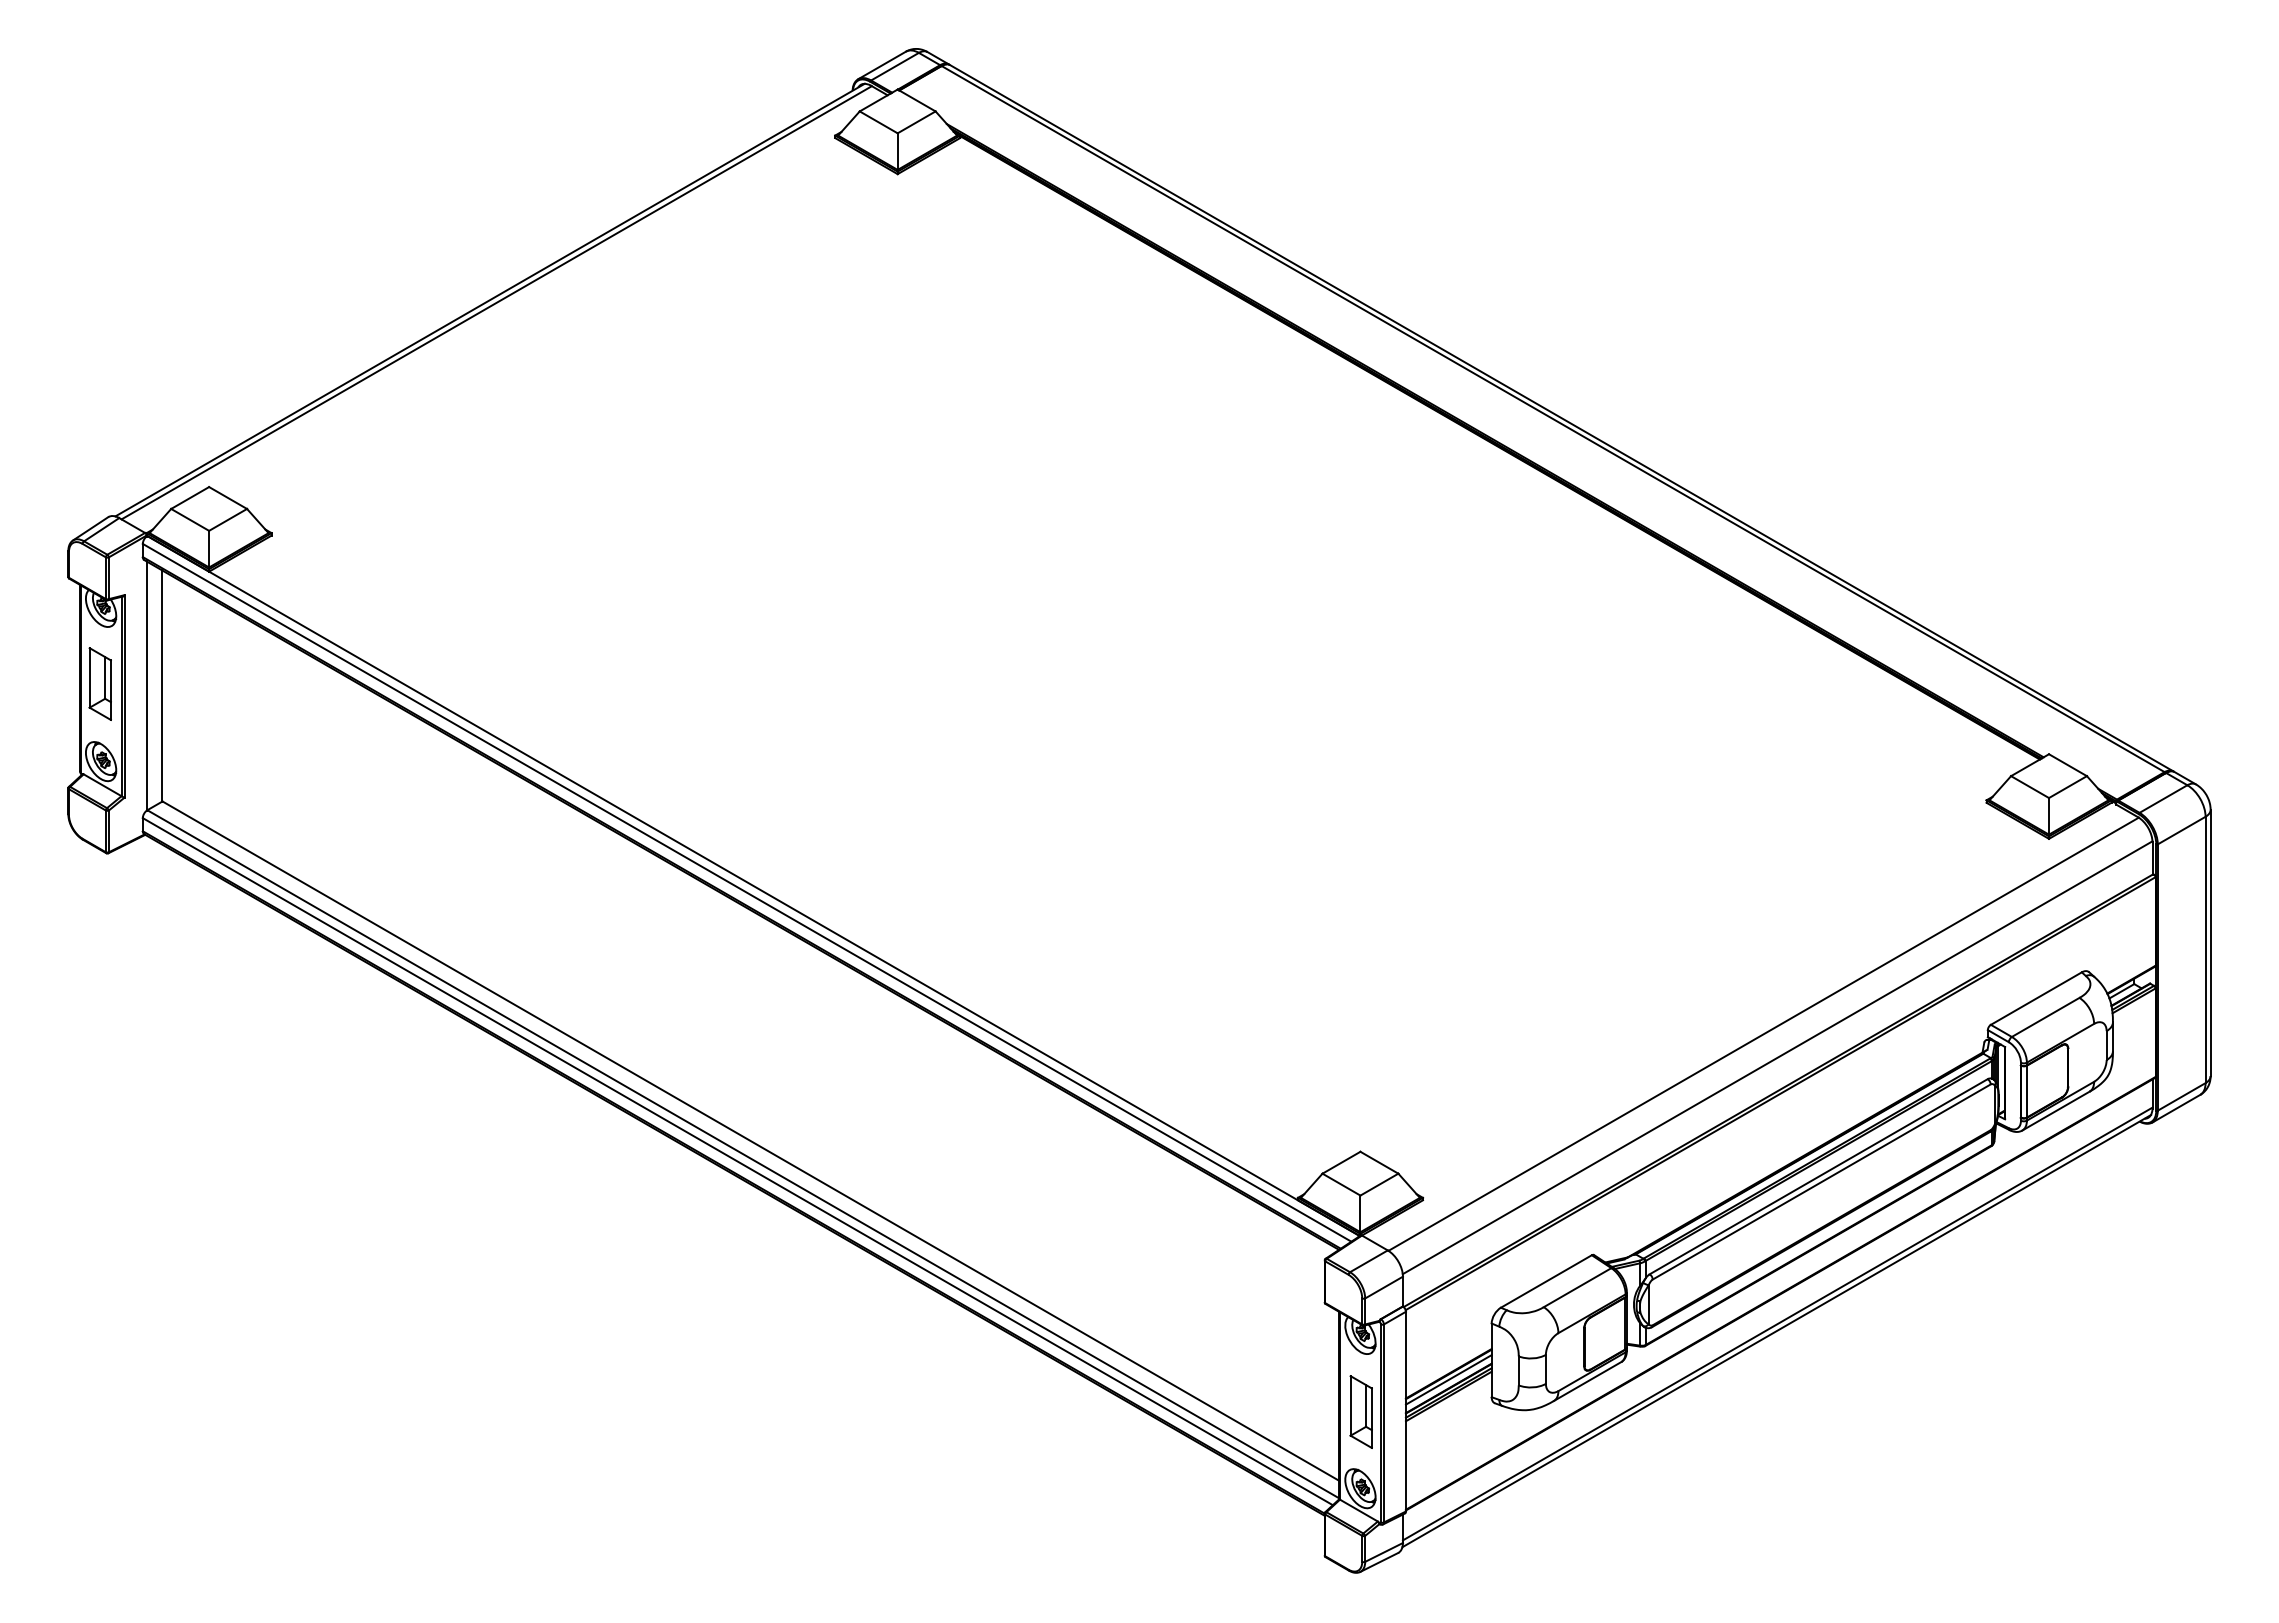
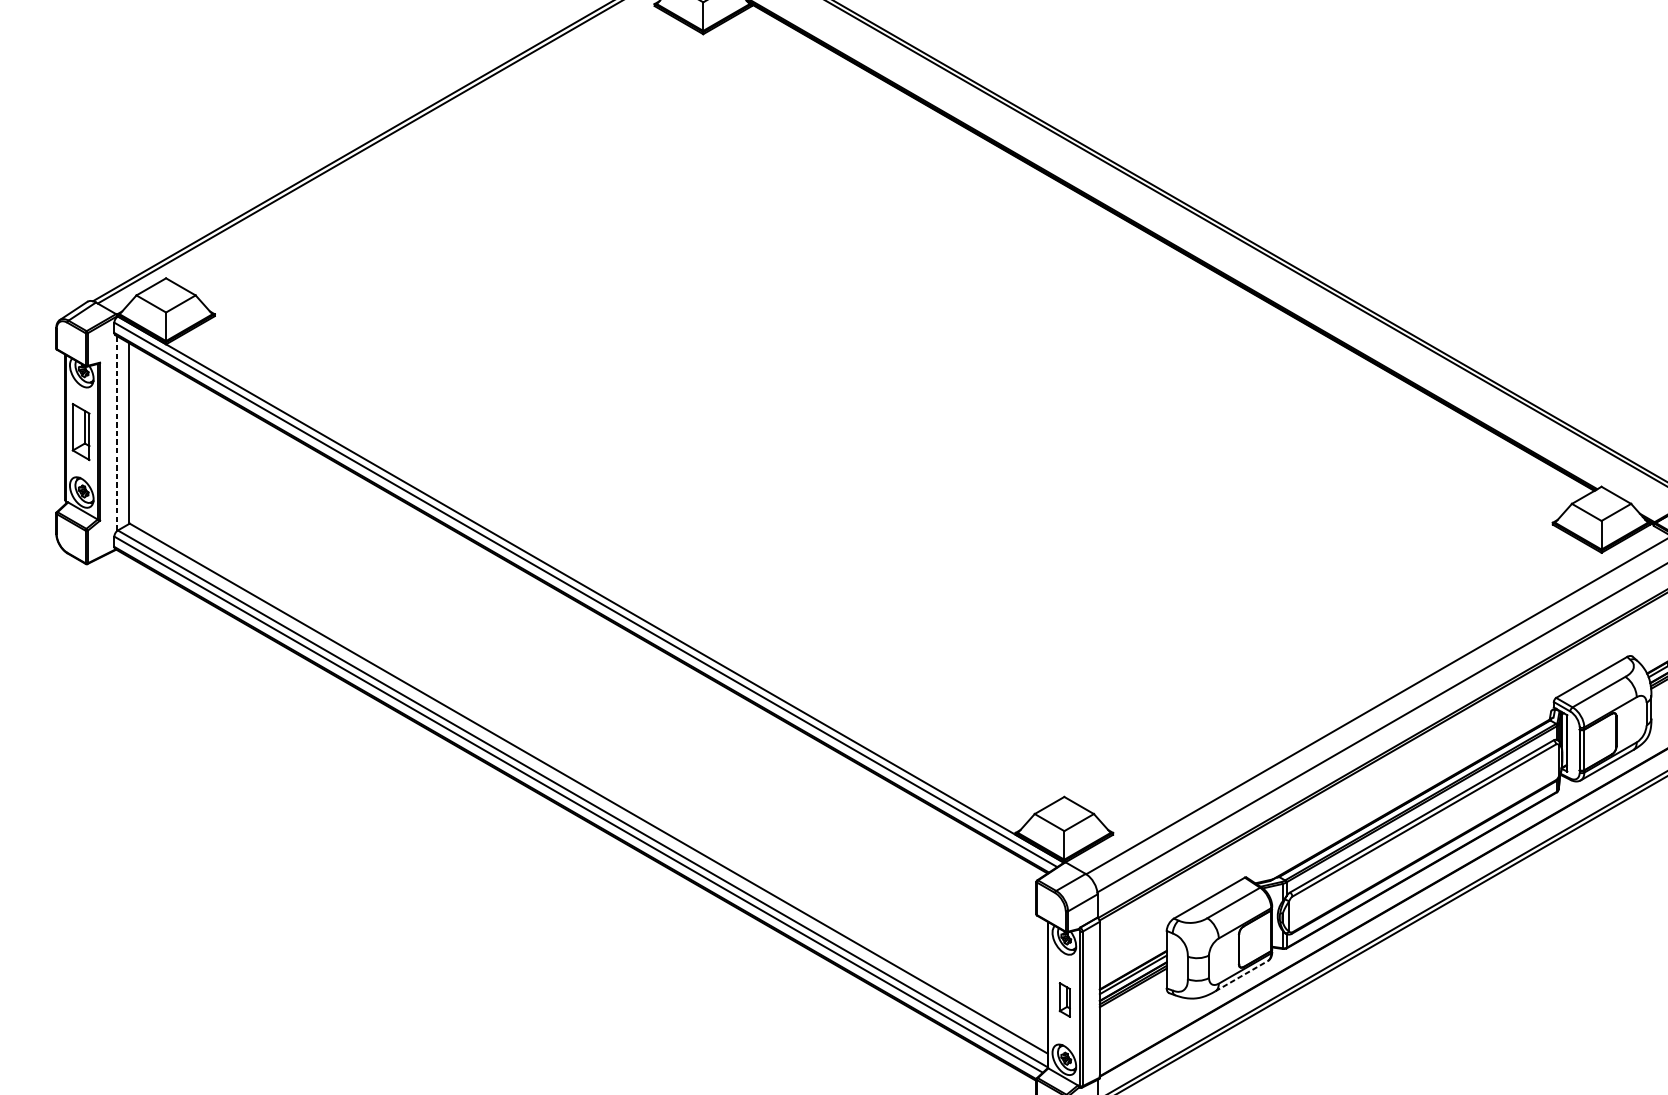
line: (146, 686) -> (117, 433), solid -> dashed
line: (1587, 1381) -> (1241, 976), solid -> dashed
part: (1360, 1411) -> (1064, 999), size x0.6

